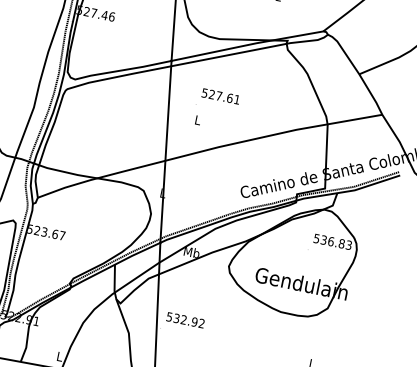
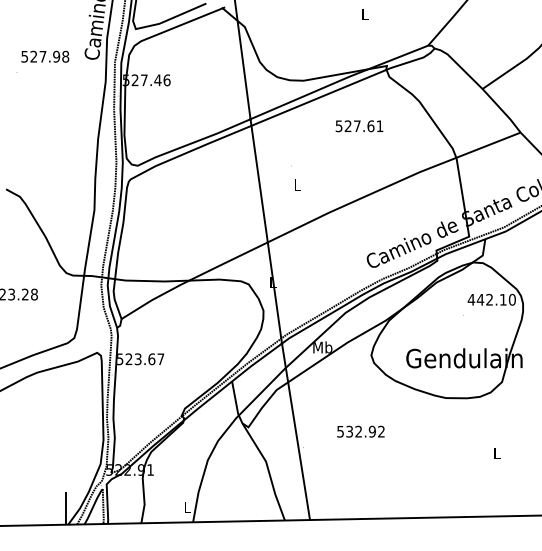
text: (220, 96) -> (359, 126), moved
text: (332, 241) -> (491, 299), 536.83 -> 442.10
text: (185, 320) -> (360, 431), moved

